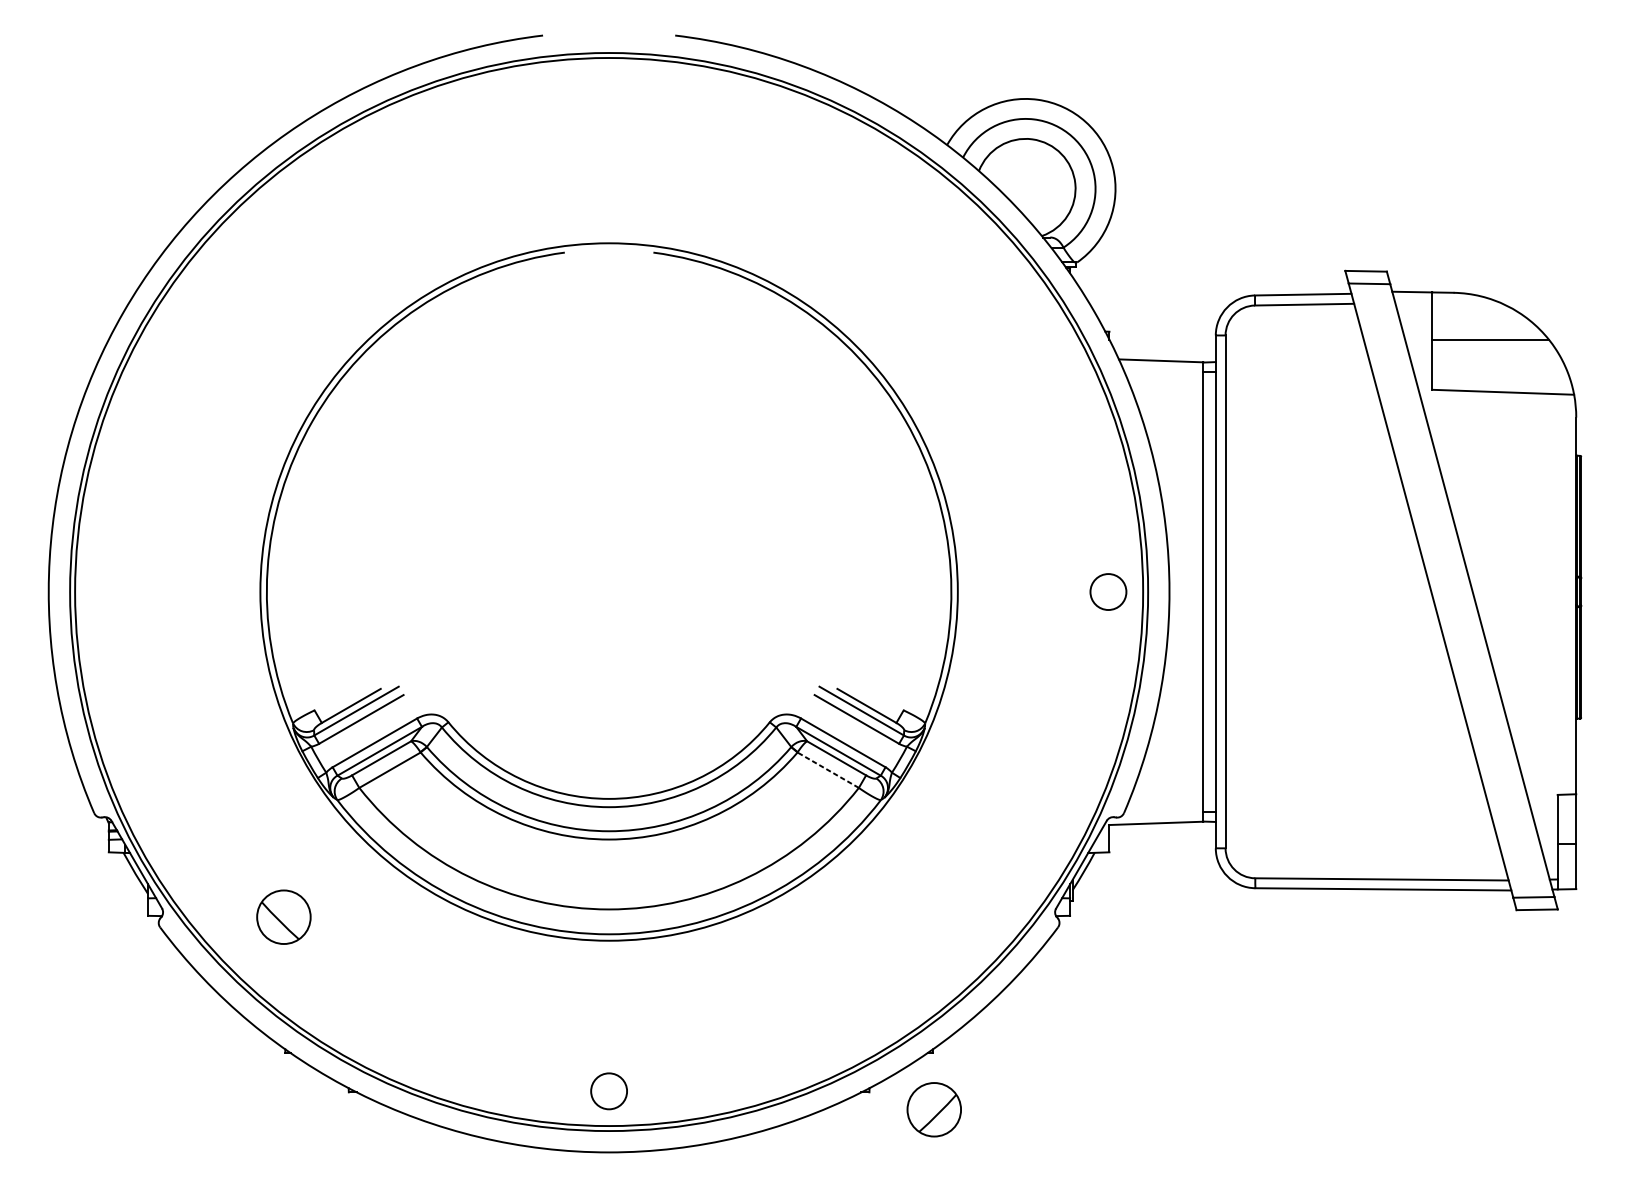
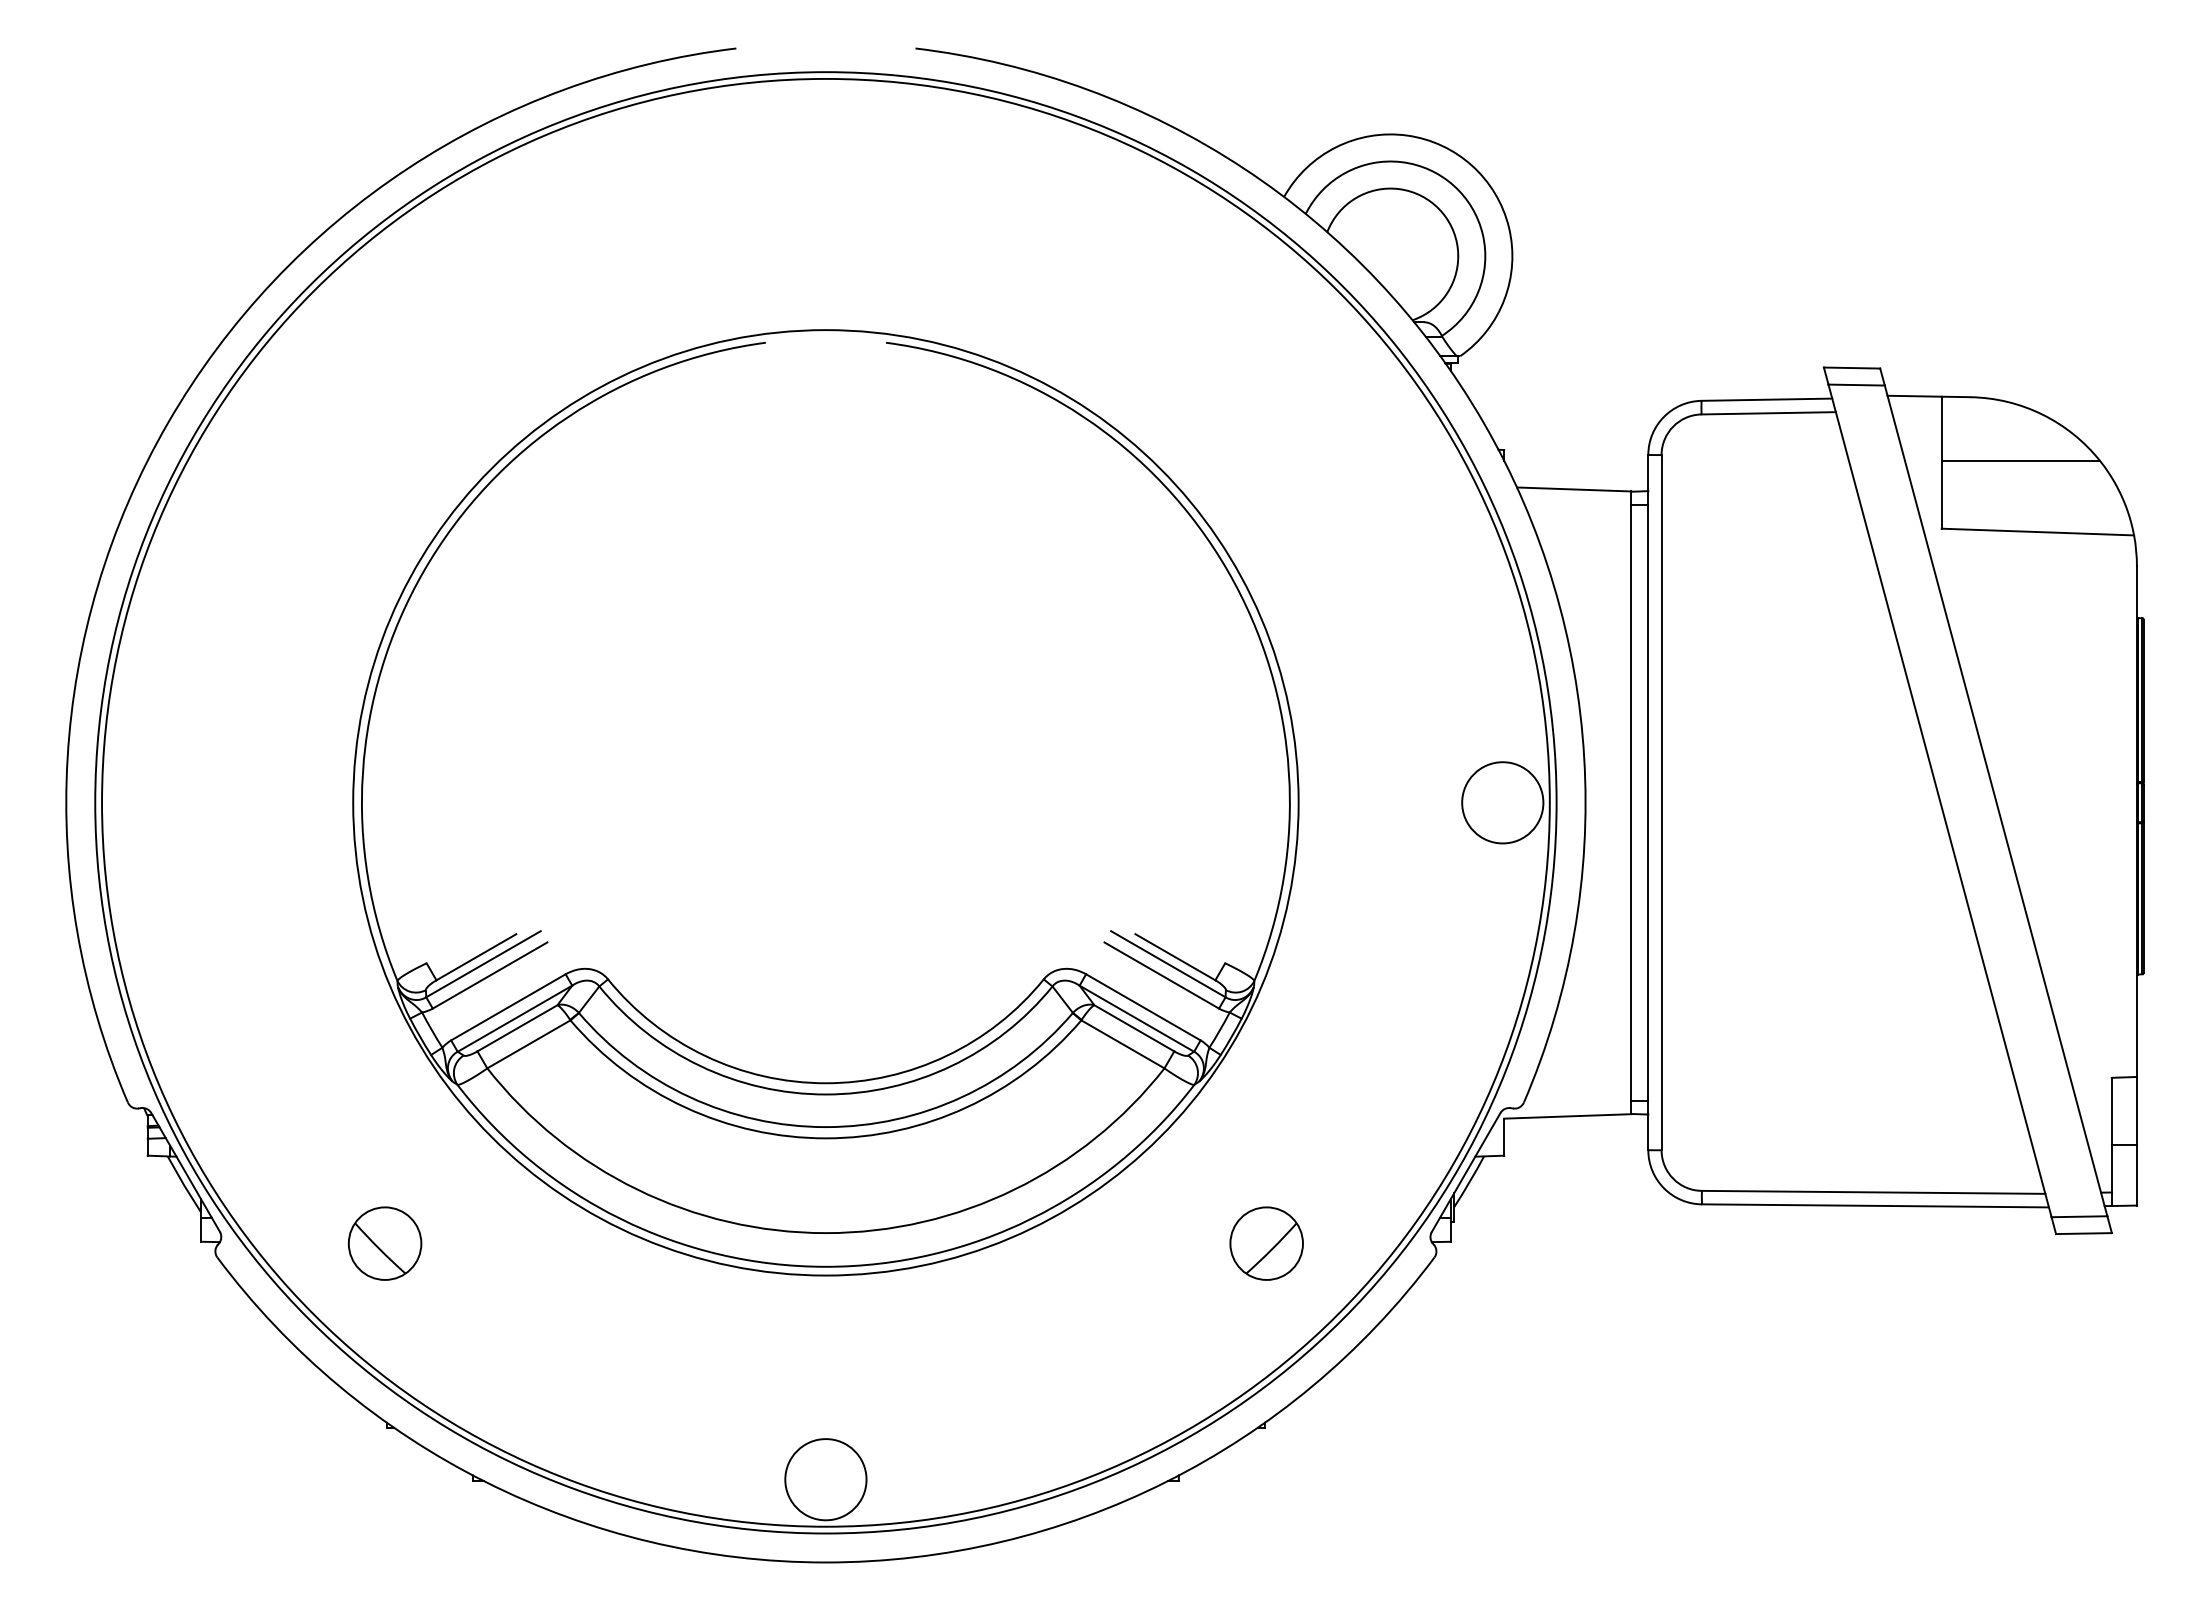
circle: (1108, 591) -> (1502, 802), size x1.67
line: (827, 770) -> (1122, 1044), dashed -> solid
circle: (608, 1091) -> (825, 1479), size x1.67
part: (934, 1109) -> (1266, 1243), moved

